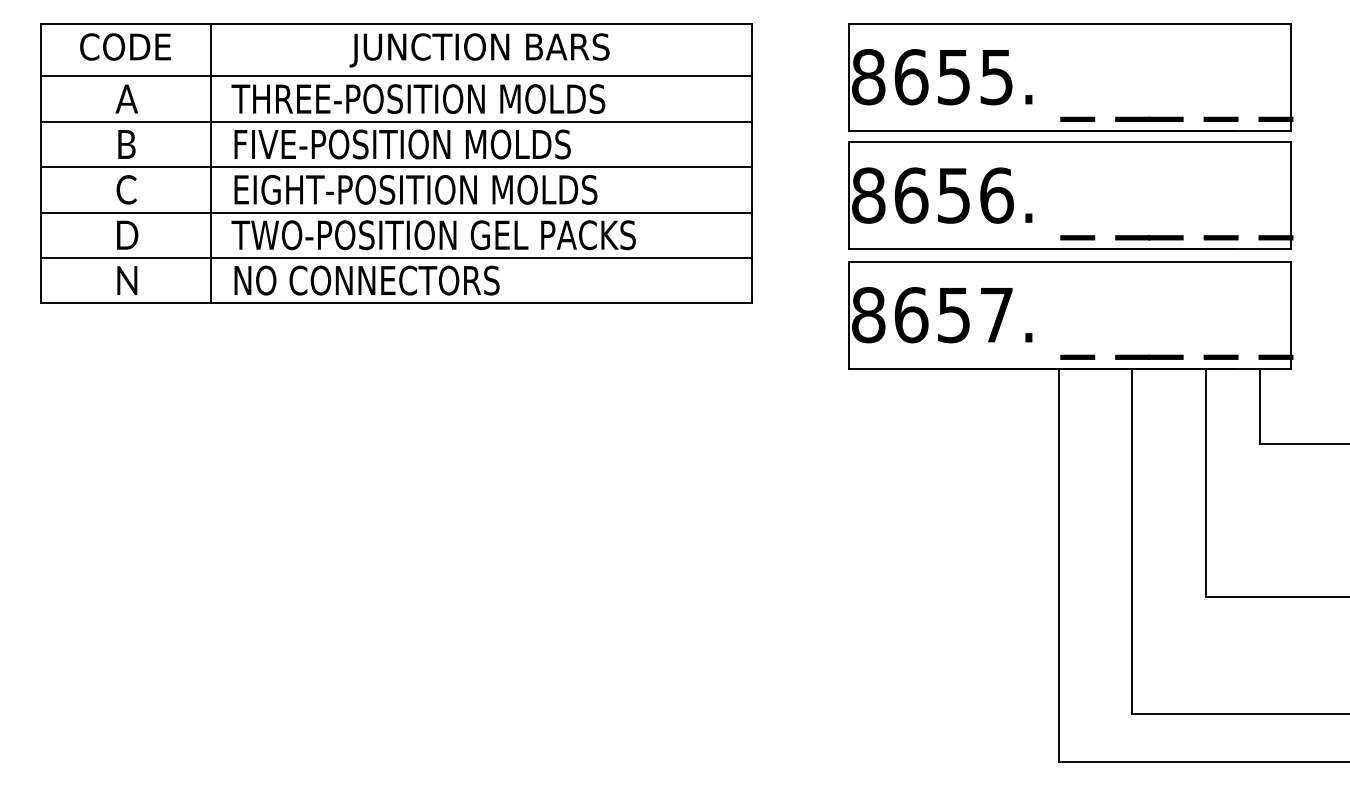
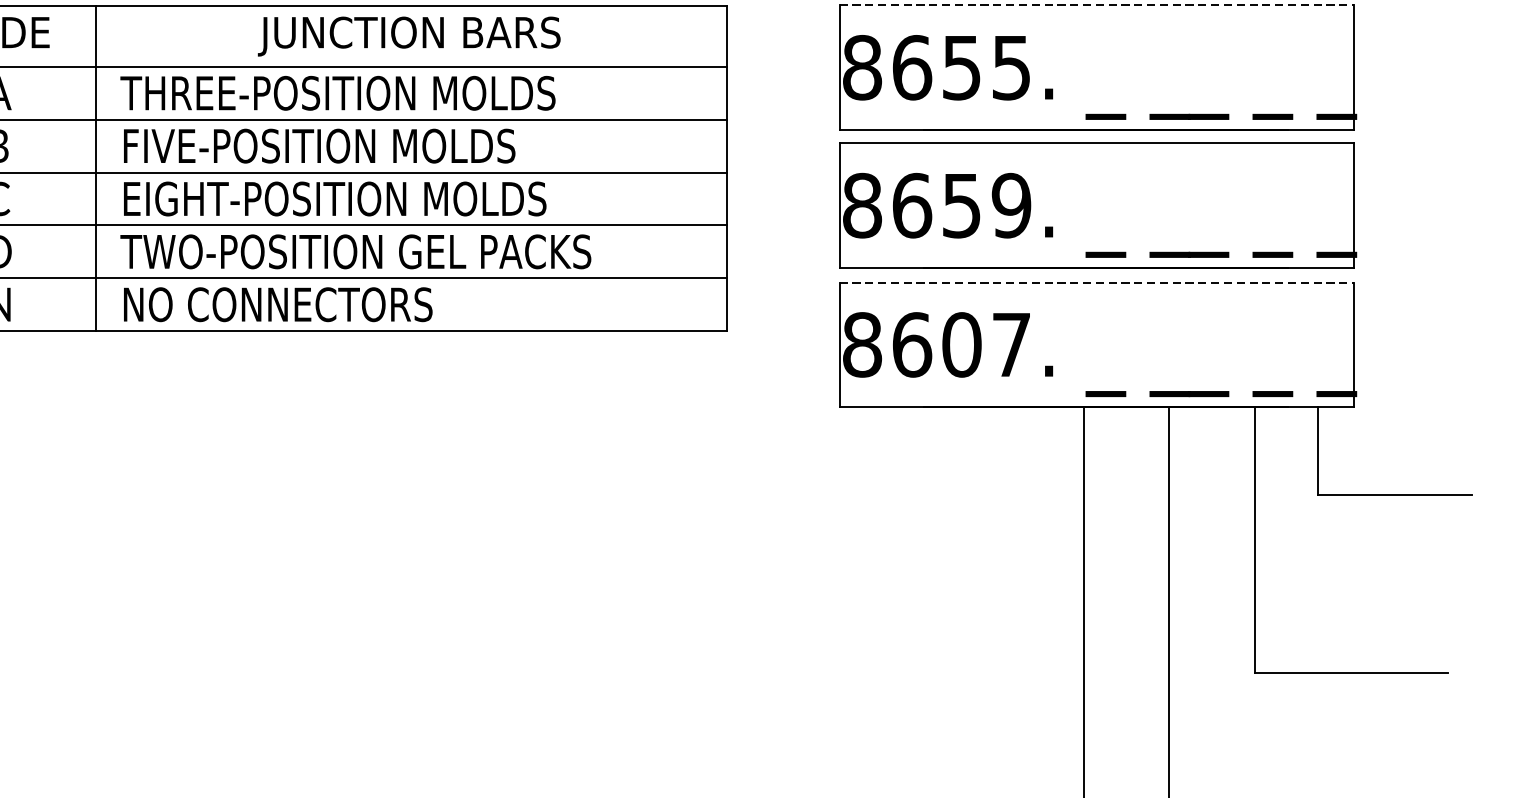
line: (1069, 23) -> (1096, 5), solid -> dashed
text: (996, 195) -> (1011, 205), 8656. -> 8659.
line: (1069, 261) -> (1096, 282), solid -> dashed
text: (954, 315) -> (962, 345), 8657. -> 8607.

